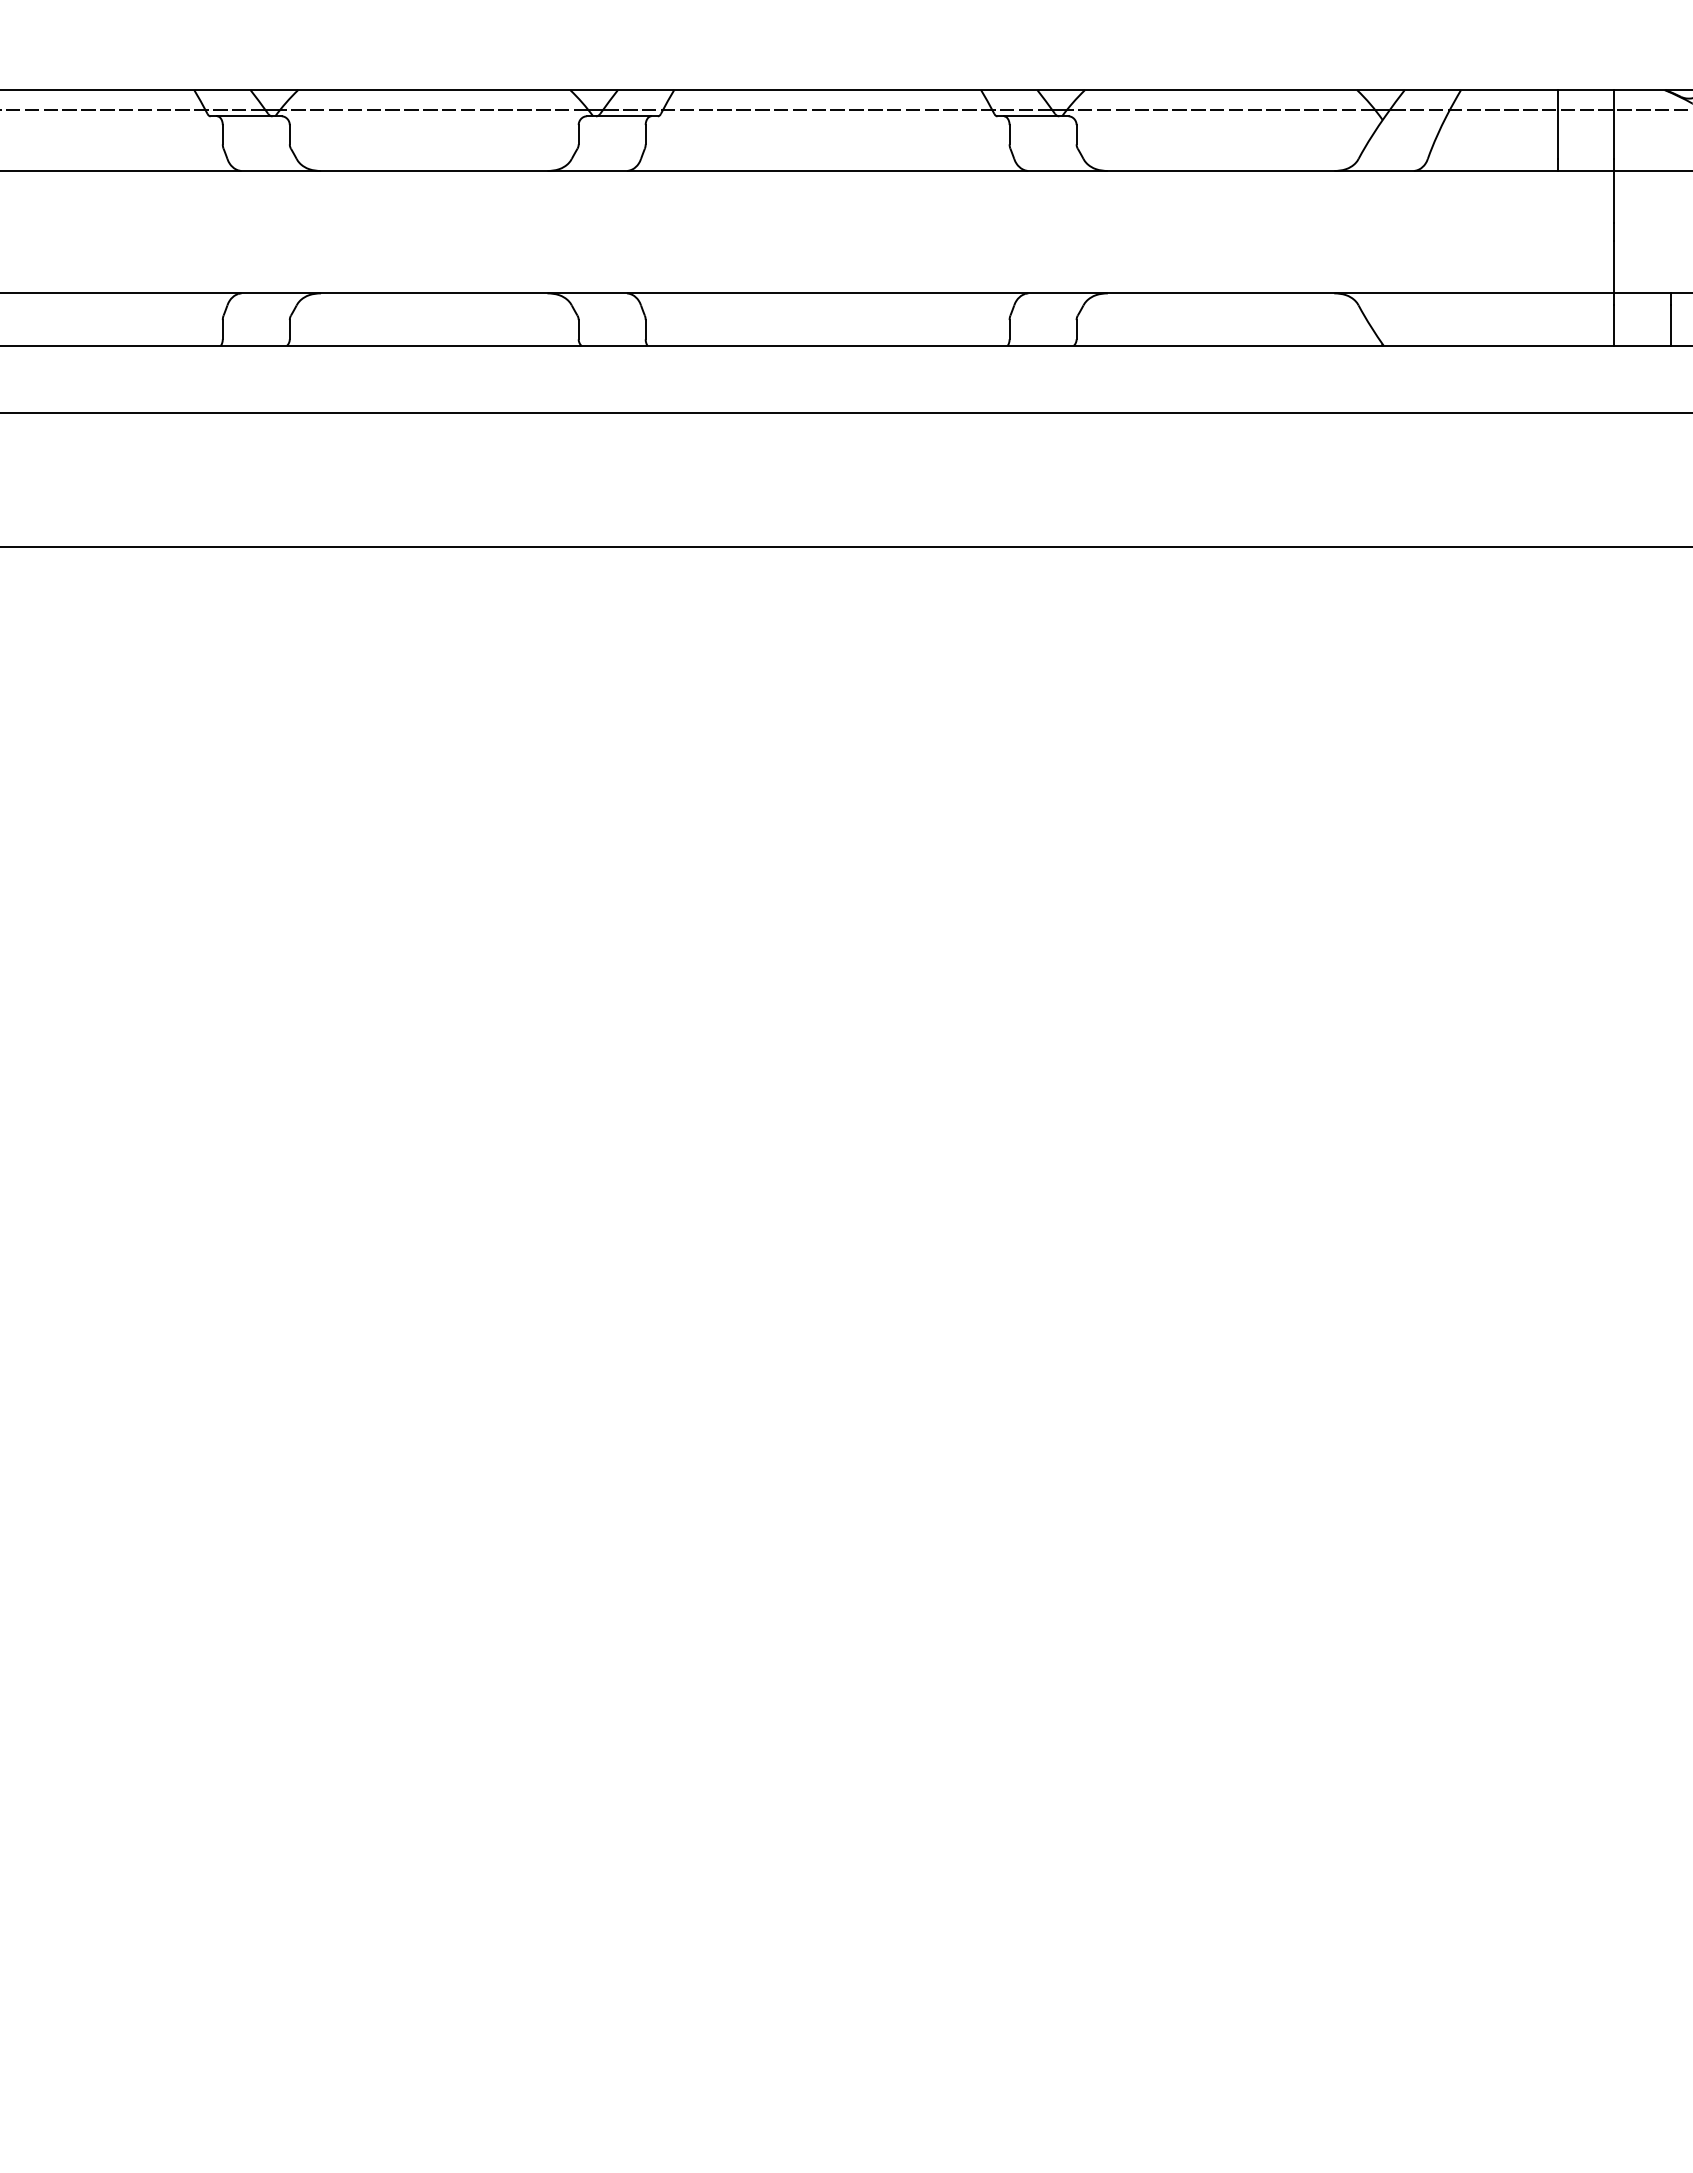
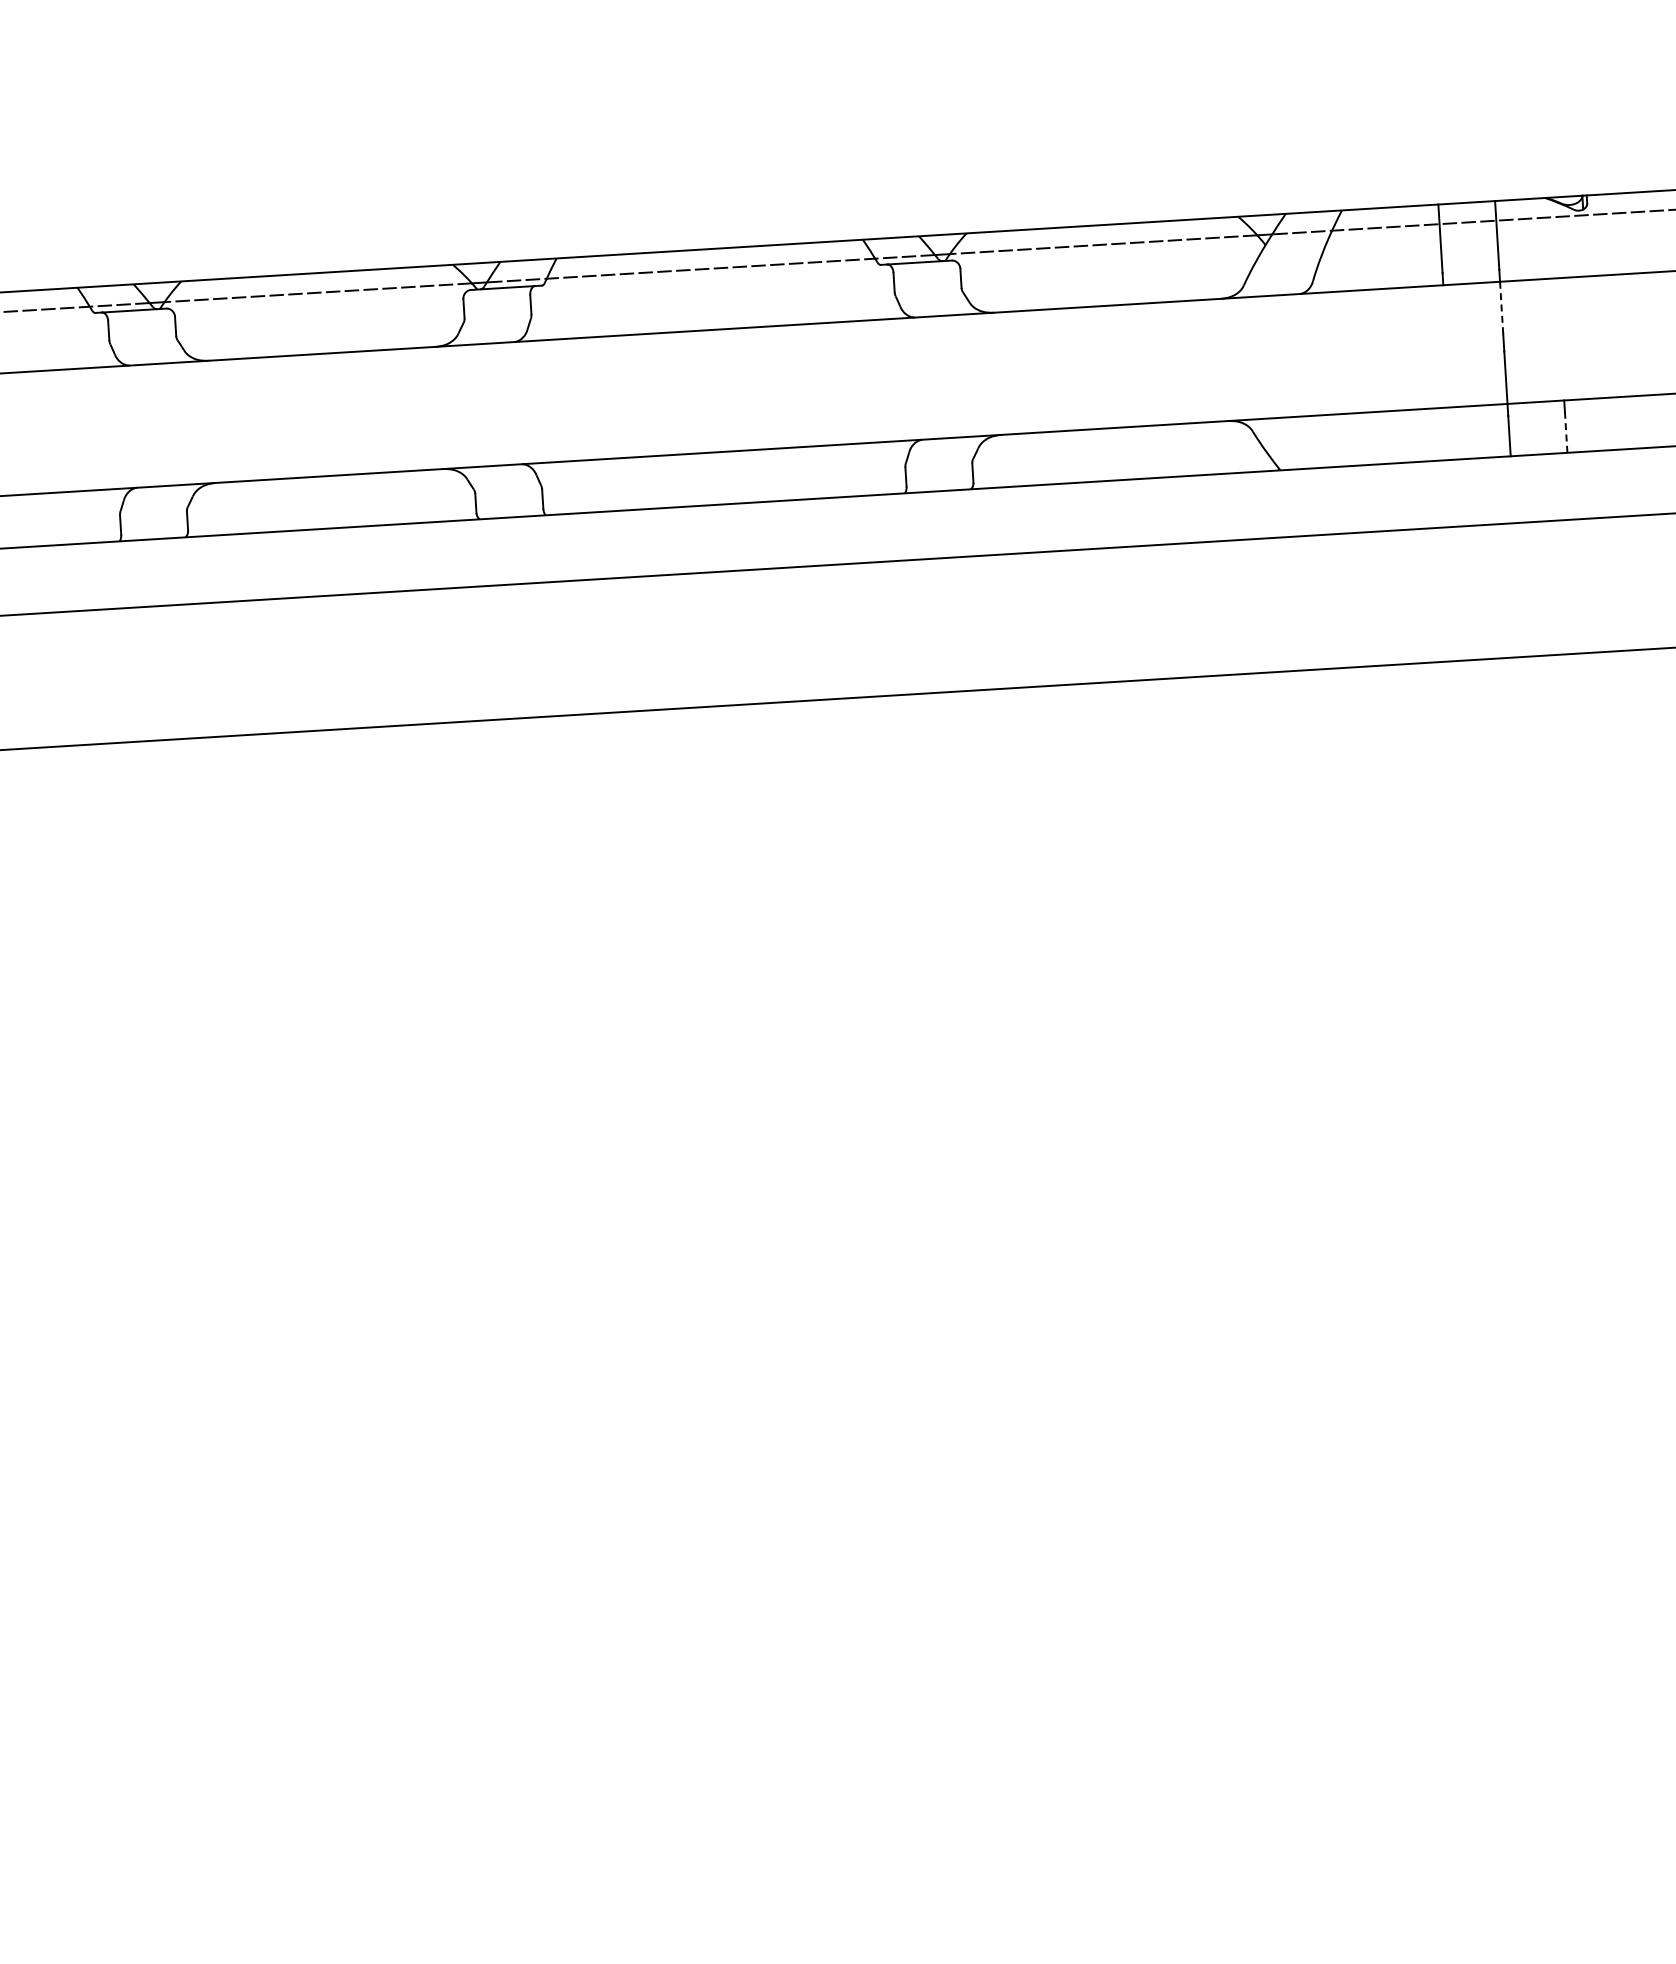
line: (1614, 197) -> (1501, 308), solid -> dashed
line: (1671, 325) -> (1566, 432), solid -> dashed

